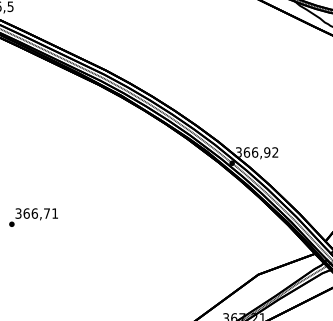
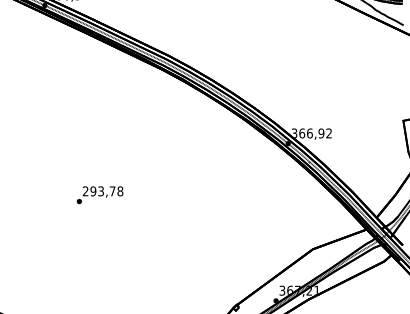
text: (36, 213) -> (102, 191), 366,71 -> 293,78

